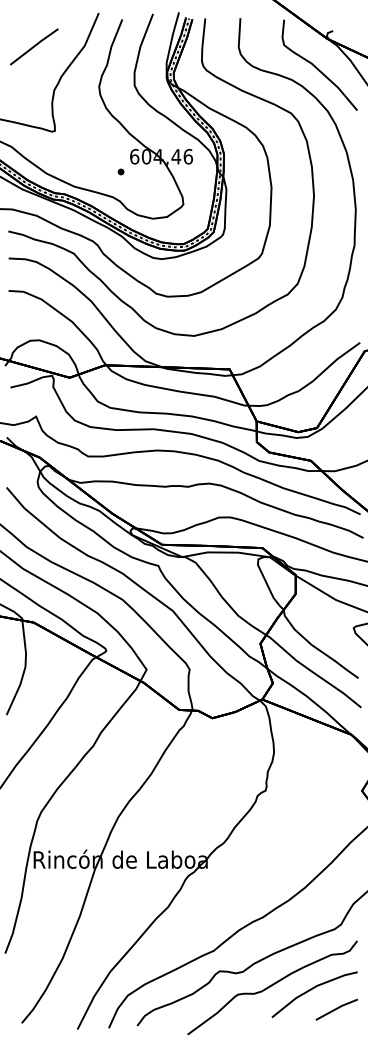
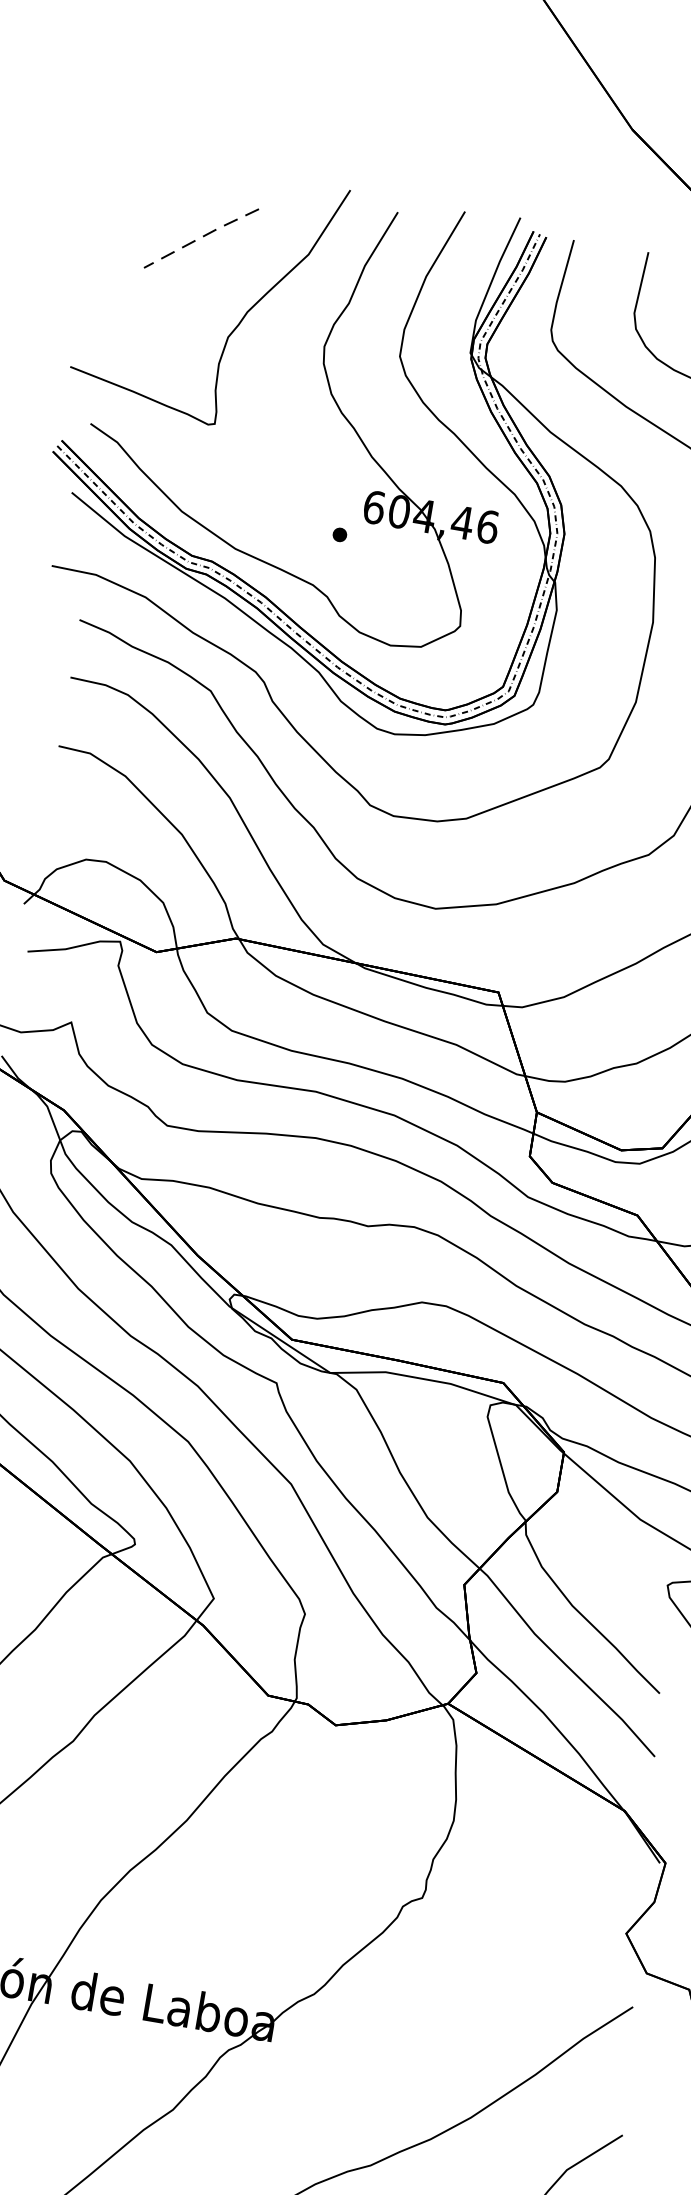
line: (34, 46) -> (201, 237), solid -> dashed

